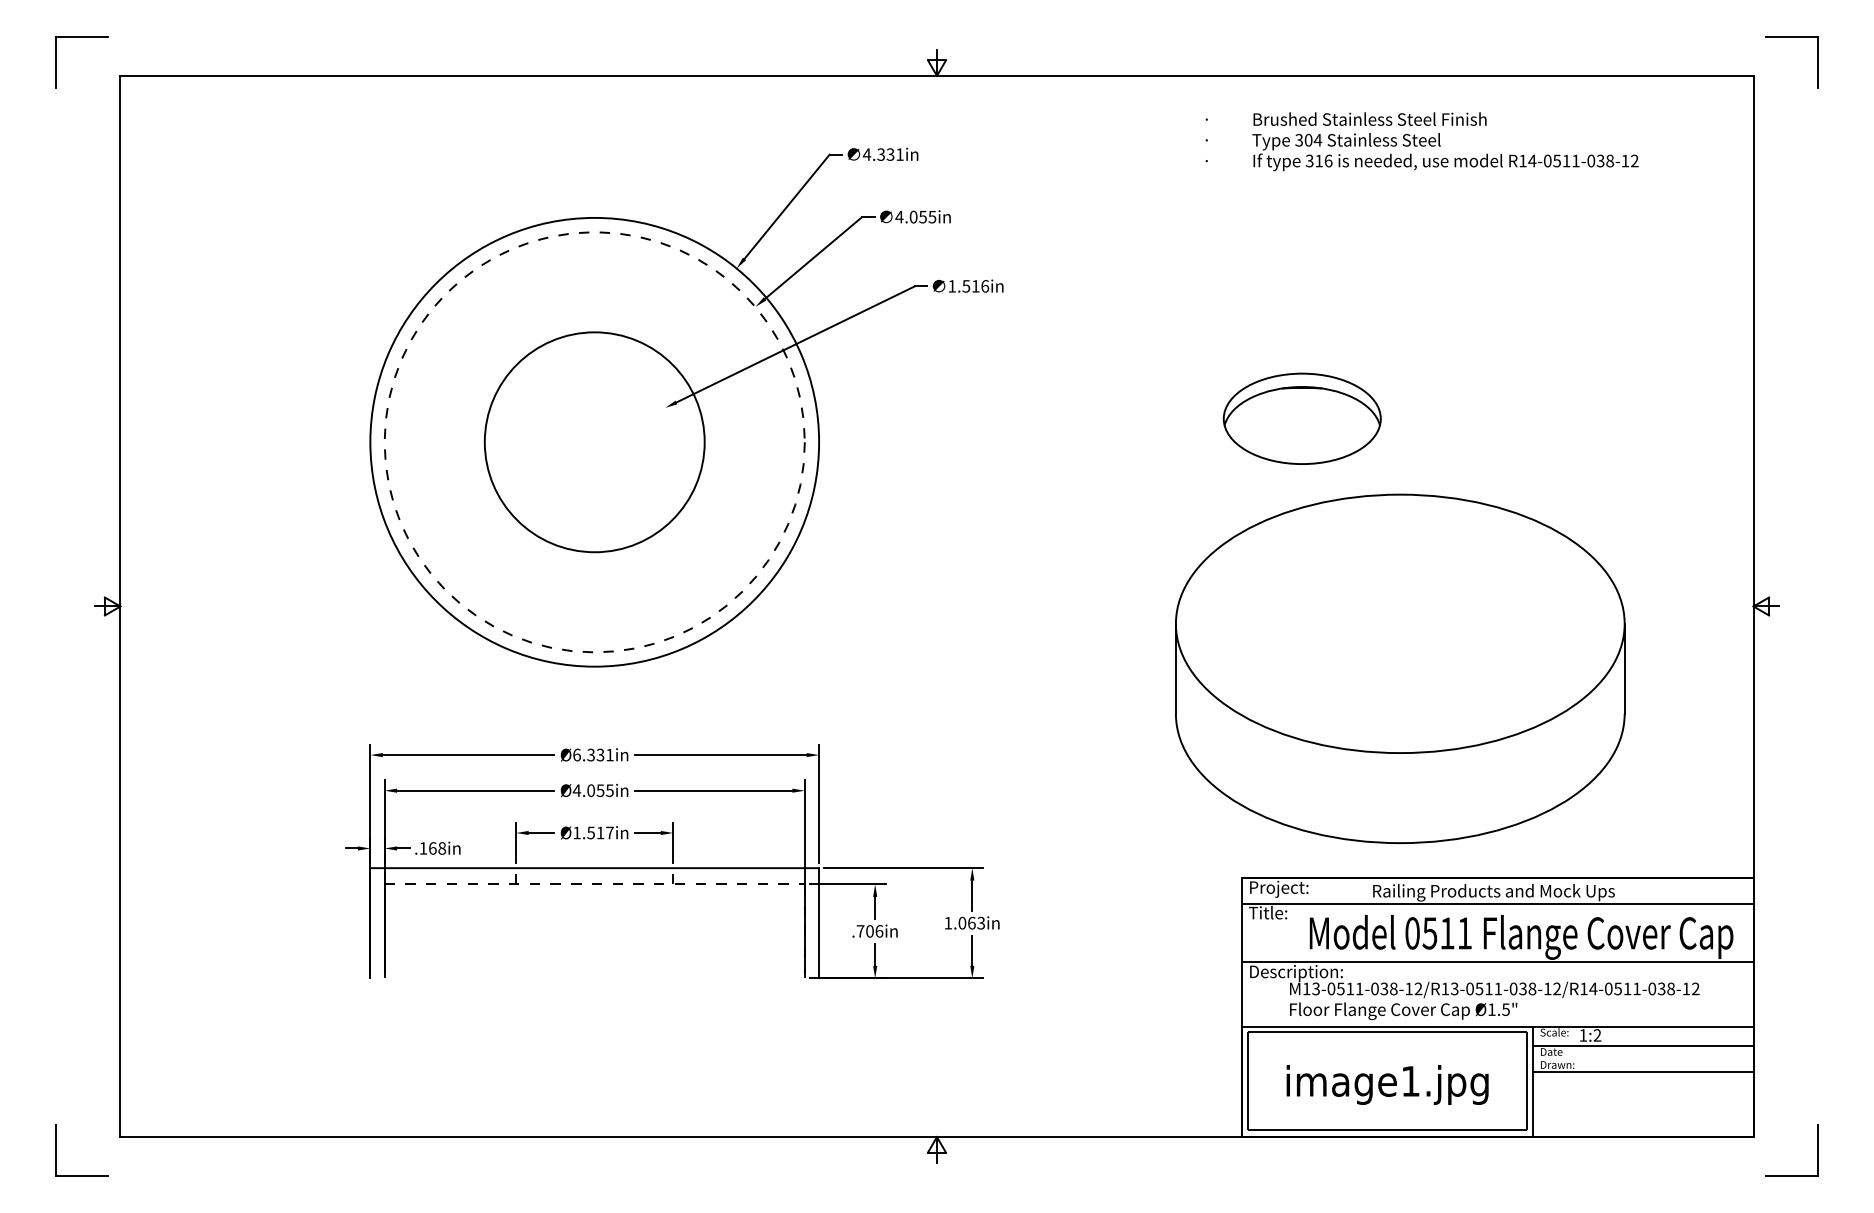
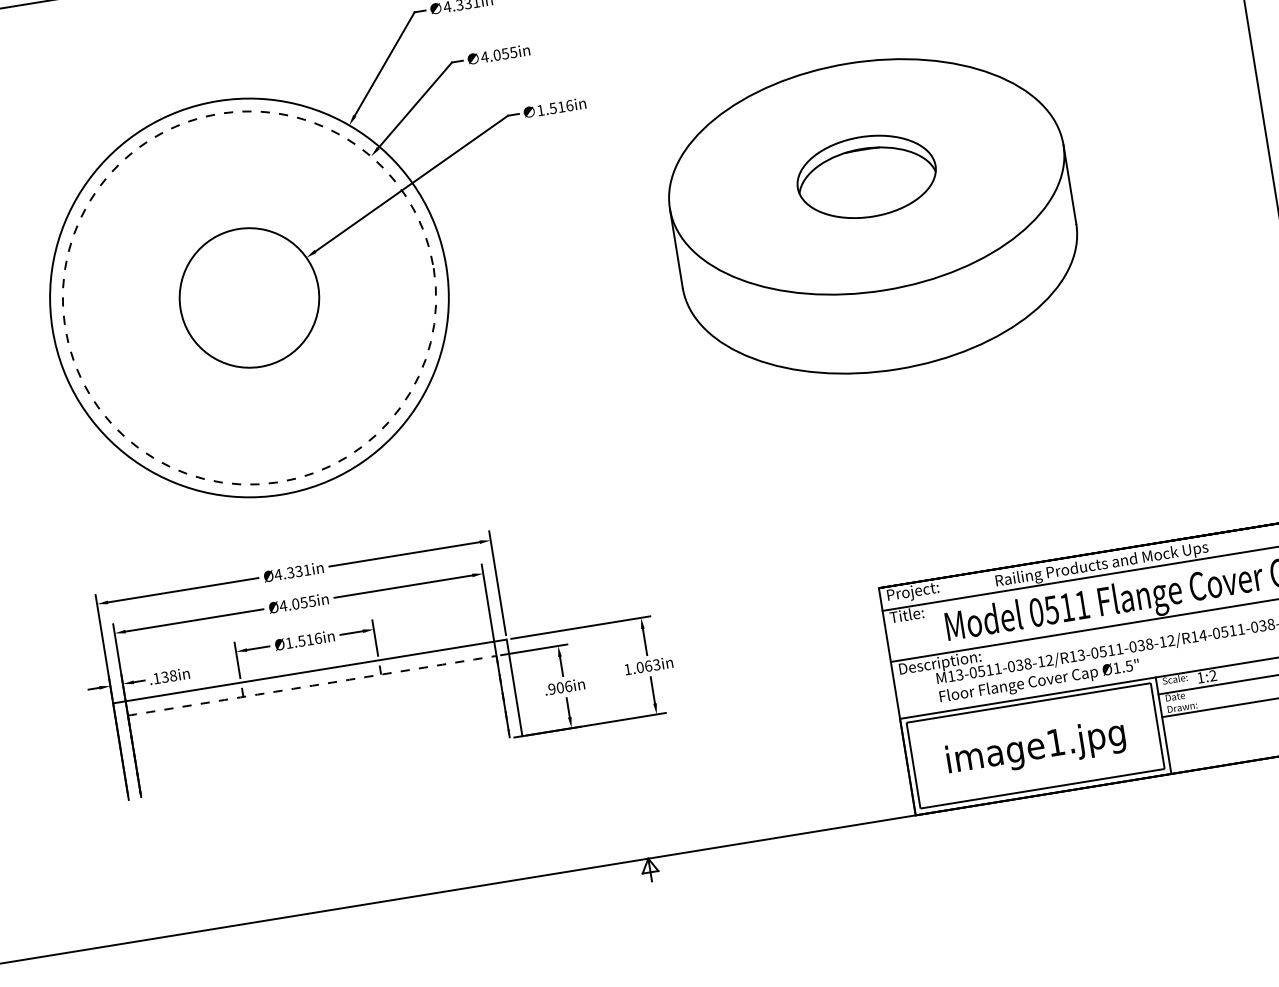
circle: (594, 441) -> (249, 297), size x0.71
part: (1400, 668) -> (873, 216), moved
text: (576, 754) -> (277, 574), Ø6.331in -> Ø4.331in
text: (609, 832) -> (317, 638), Ø1.517in -> Ø1.516in
text: (432, 848) -> (164, 677), .168in -> .138in
text: (860, 931) -> (552, 689), .706in -> .906in

